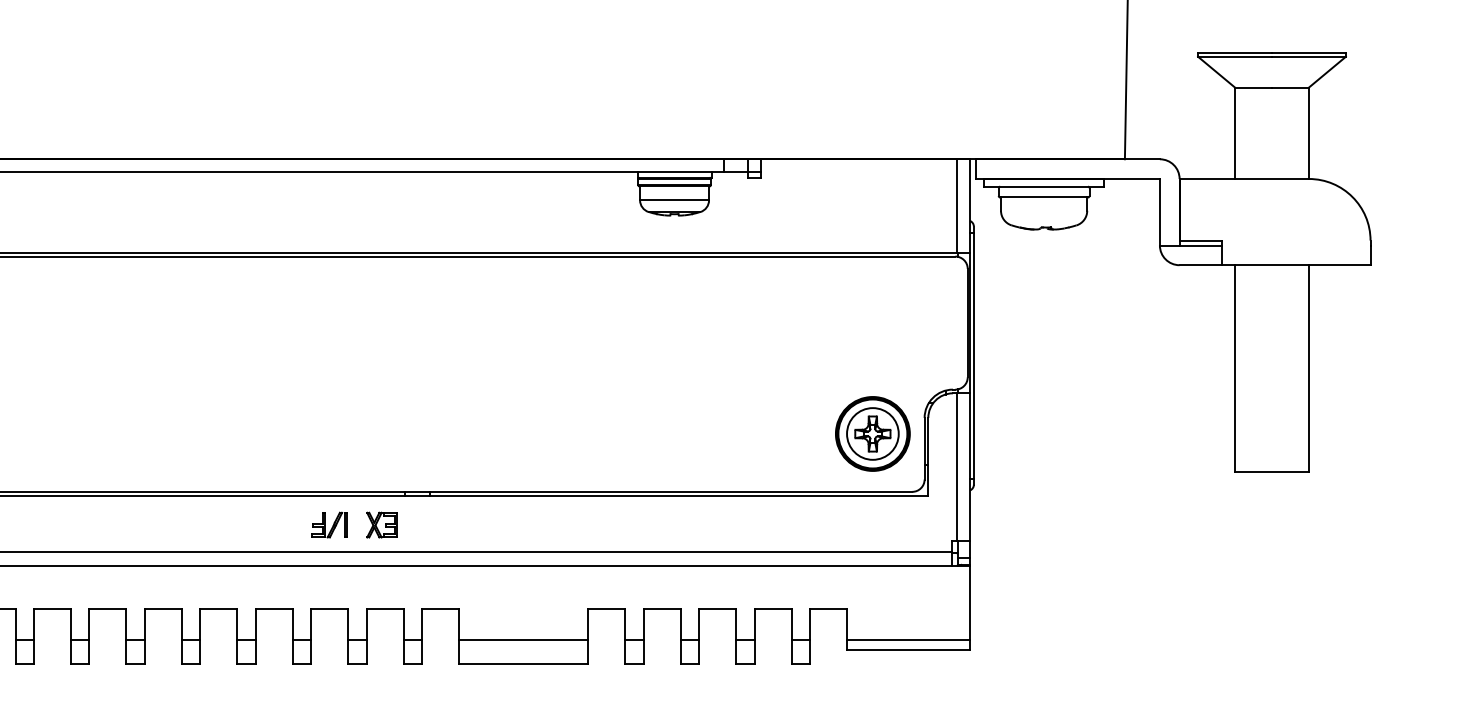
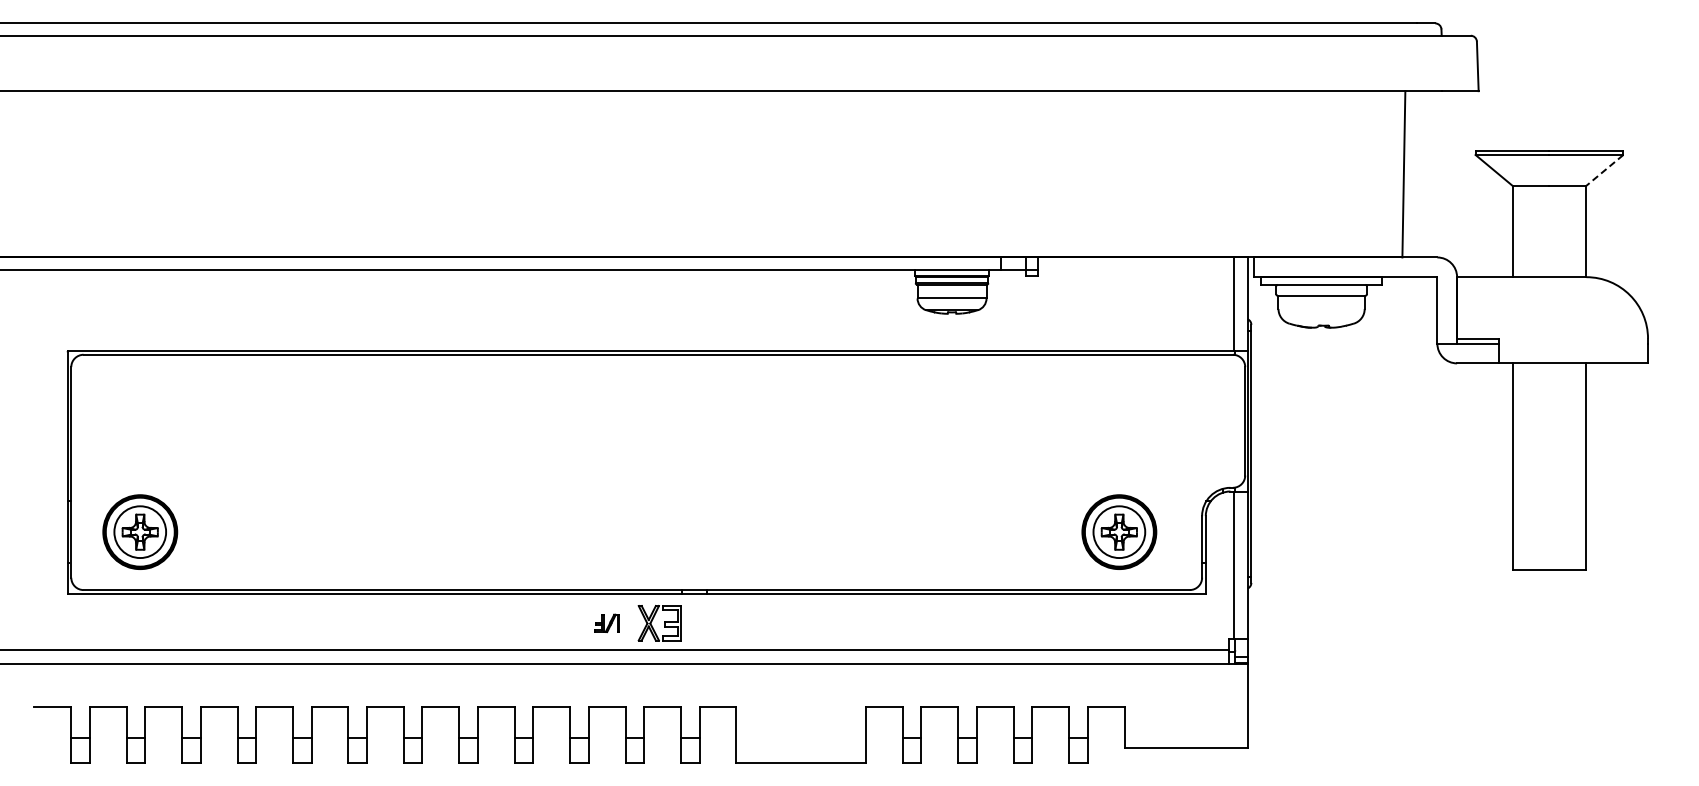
line: (1327, 72) -> (1604, 170), solid -> dashed
part: (873, 433) -> (1119, 531), moved
part: (329, 525) -> (606, 623), size x0.7
part: (382, 525) -> (659, 623), size x1.4
line: (523, 639) -> (800, 737), removed
line: (908, 639) -> (1185, 737), removed

